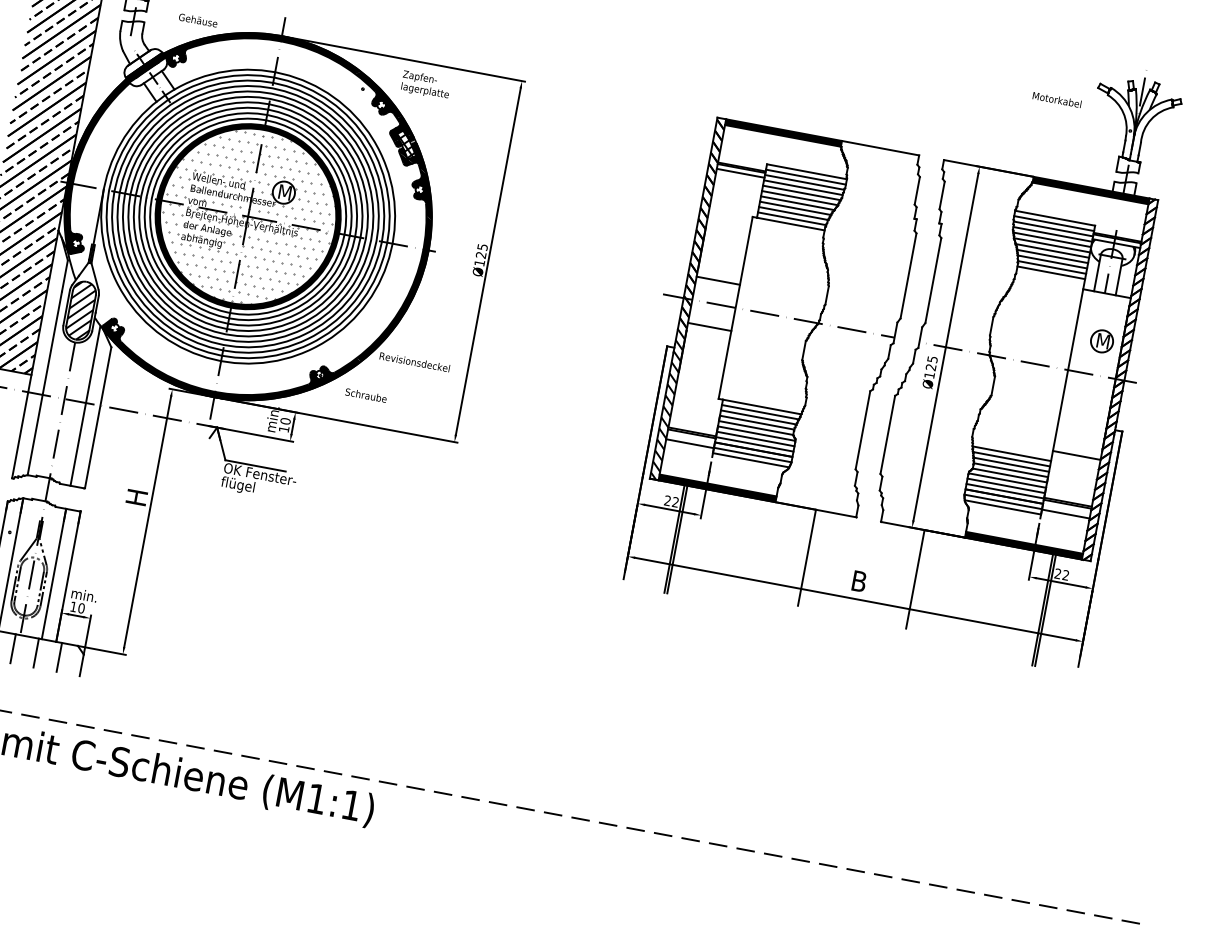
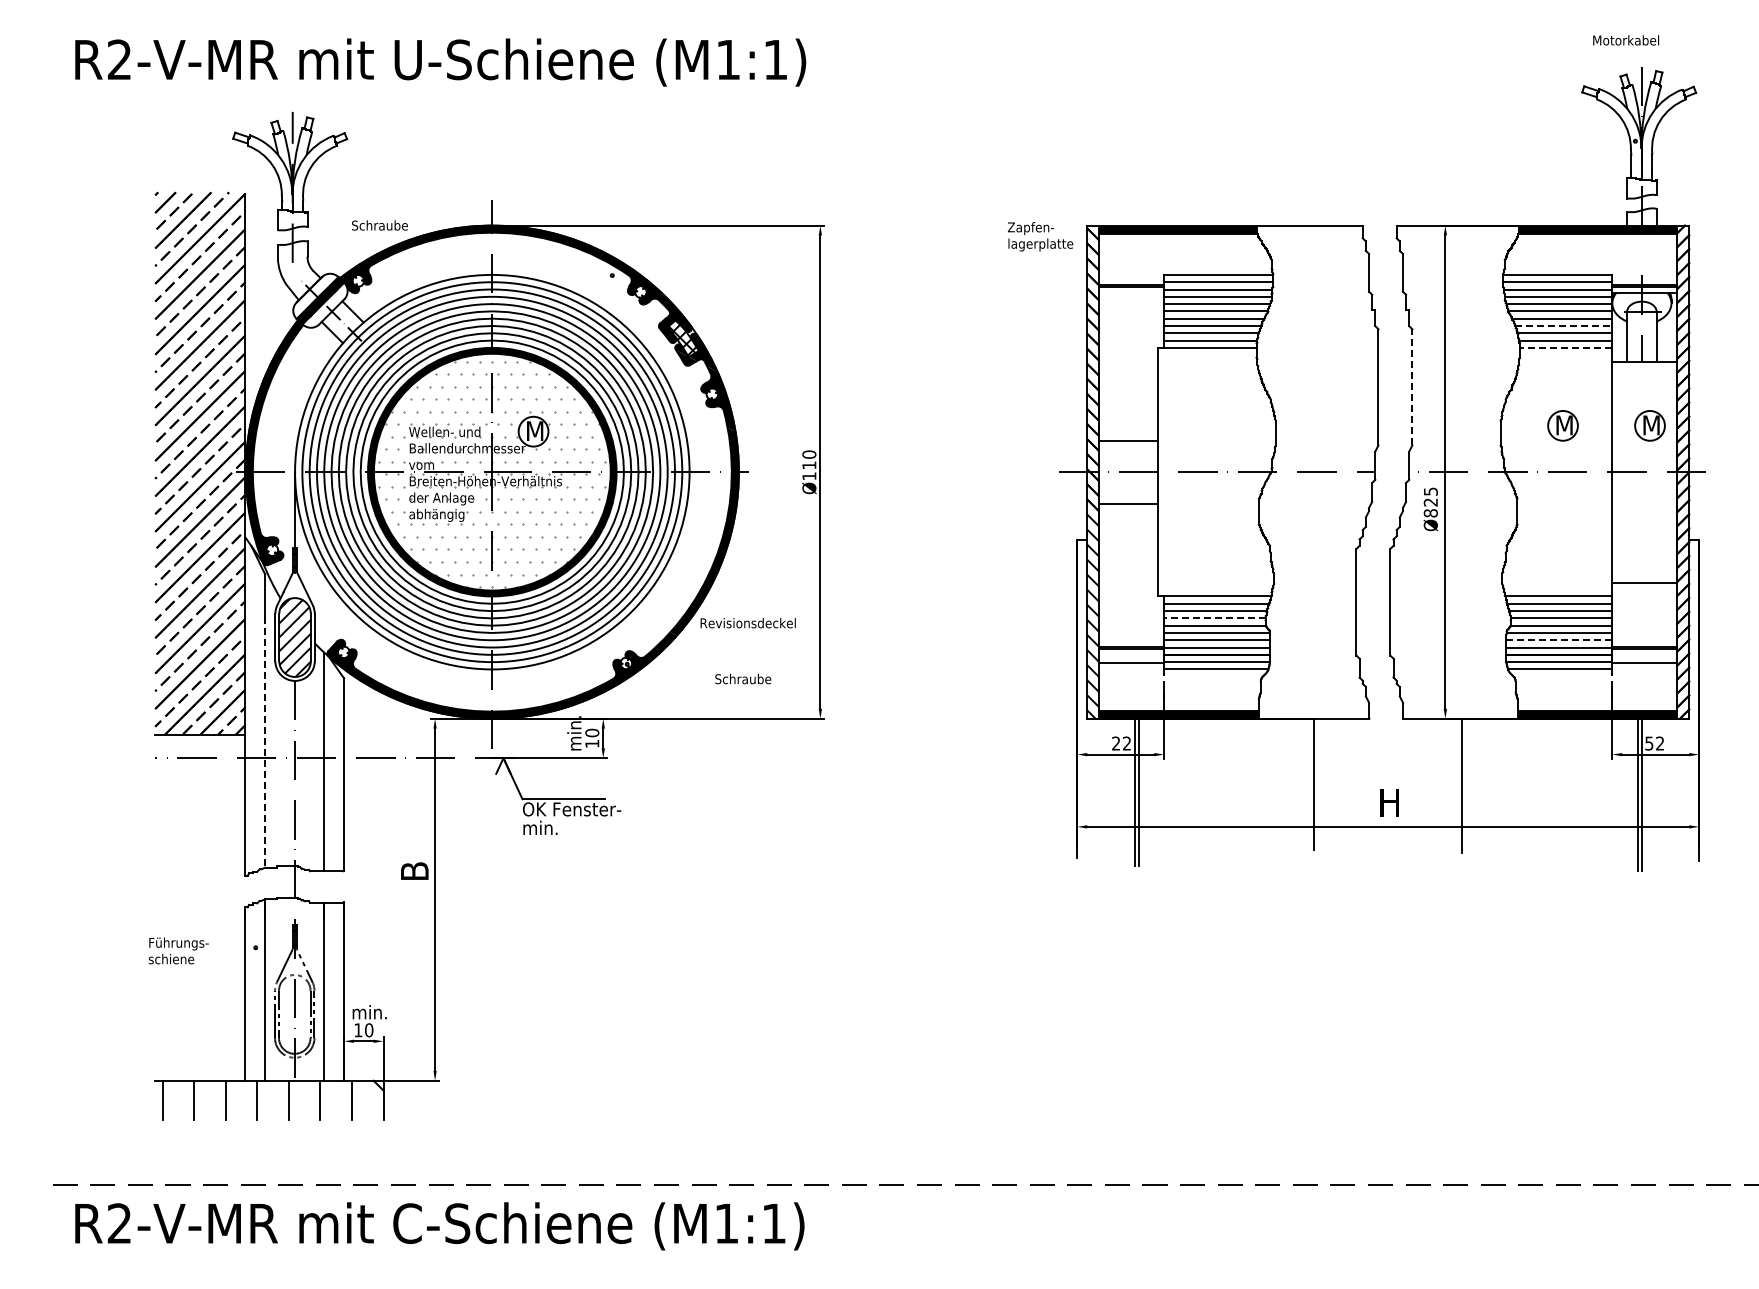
text: (199, 20) -> (379, 225), Gehäuse -> Schraube
text: (425, 85) -> (1040, 236), moved
text: (1057, 100) -> (1626, 40), moved
line: (740, 173) -> (1131, 293), removed
text: (482, 250) -> (809, 459), Ø125 -> Ø110
line: (1052, 256) -> (1563, 326), solid -> dashed
line: (1050, 272) -> (1565, 347), solid -> dashed
line: (933, 280) -> (1412, 386), solid -> dashed
part: (1038, 329) -> (1562, 425), added
text: (929, 375) -> (1430, 513), Ø125 -> Ø825
line: (45, 383) -> (265, 742), solid -> dashed
text: (366, 395) -> (743, 678), moved
line: (756, 422) -> (1214, 618), solid -> dashed
text: (237, 485) -> (544, 829), flügel -> min.
line: (1006, 486) -> (1559, 640), solid -> dashed
text: (136, 497) -> (414, 870), H -> B
text: (1058, 573) -> (1649, 743), 22 -> 52
text: (859, 581) -> (1389, 802), B -> H

